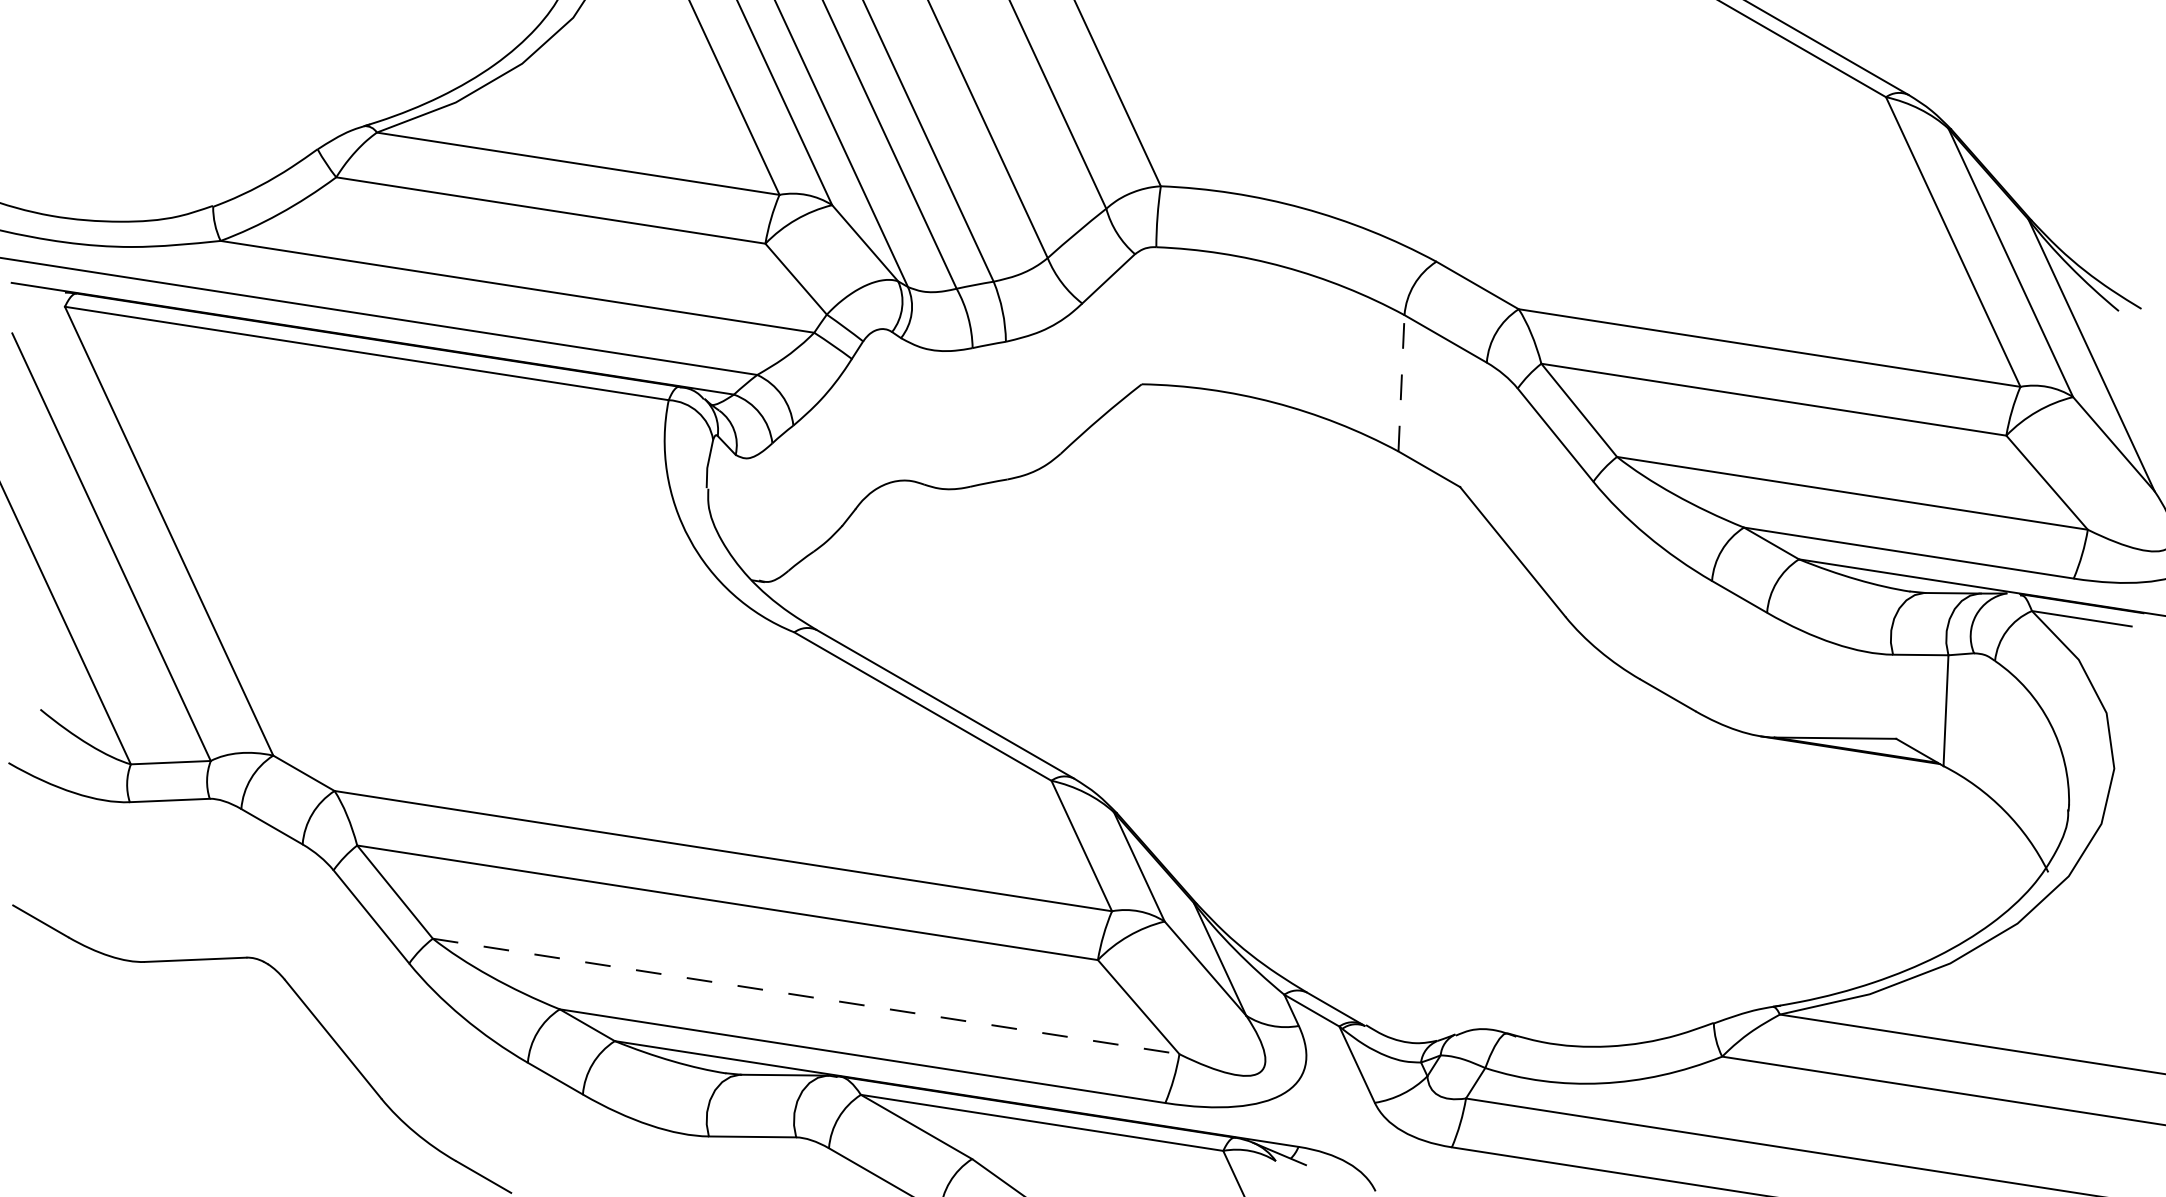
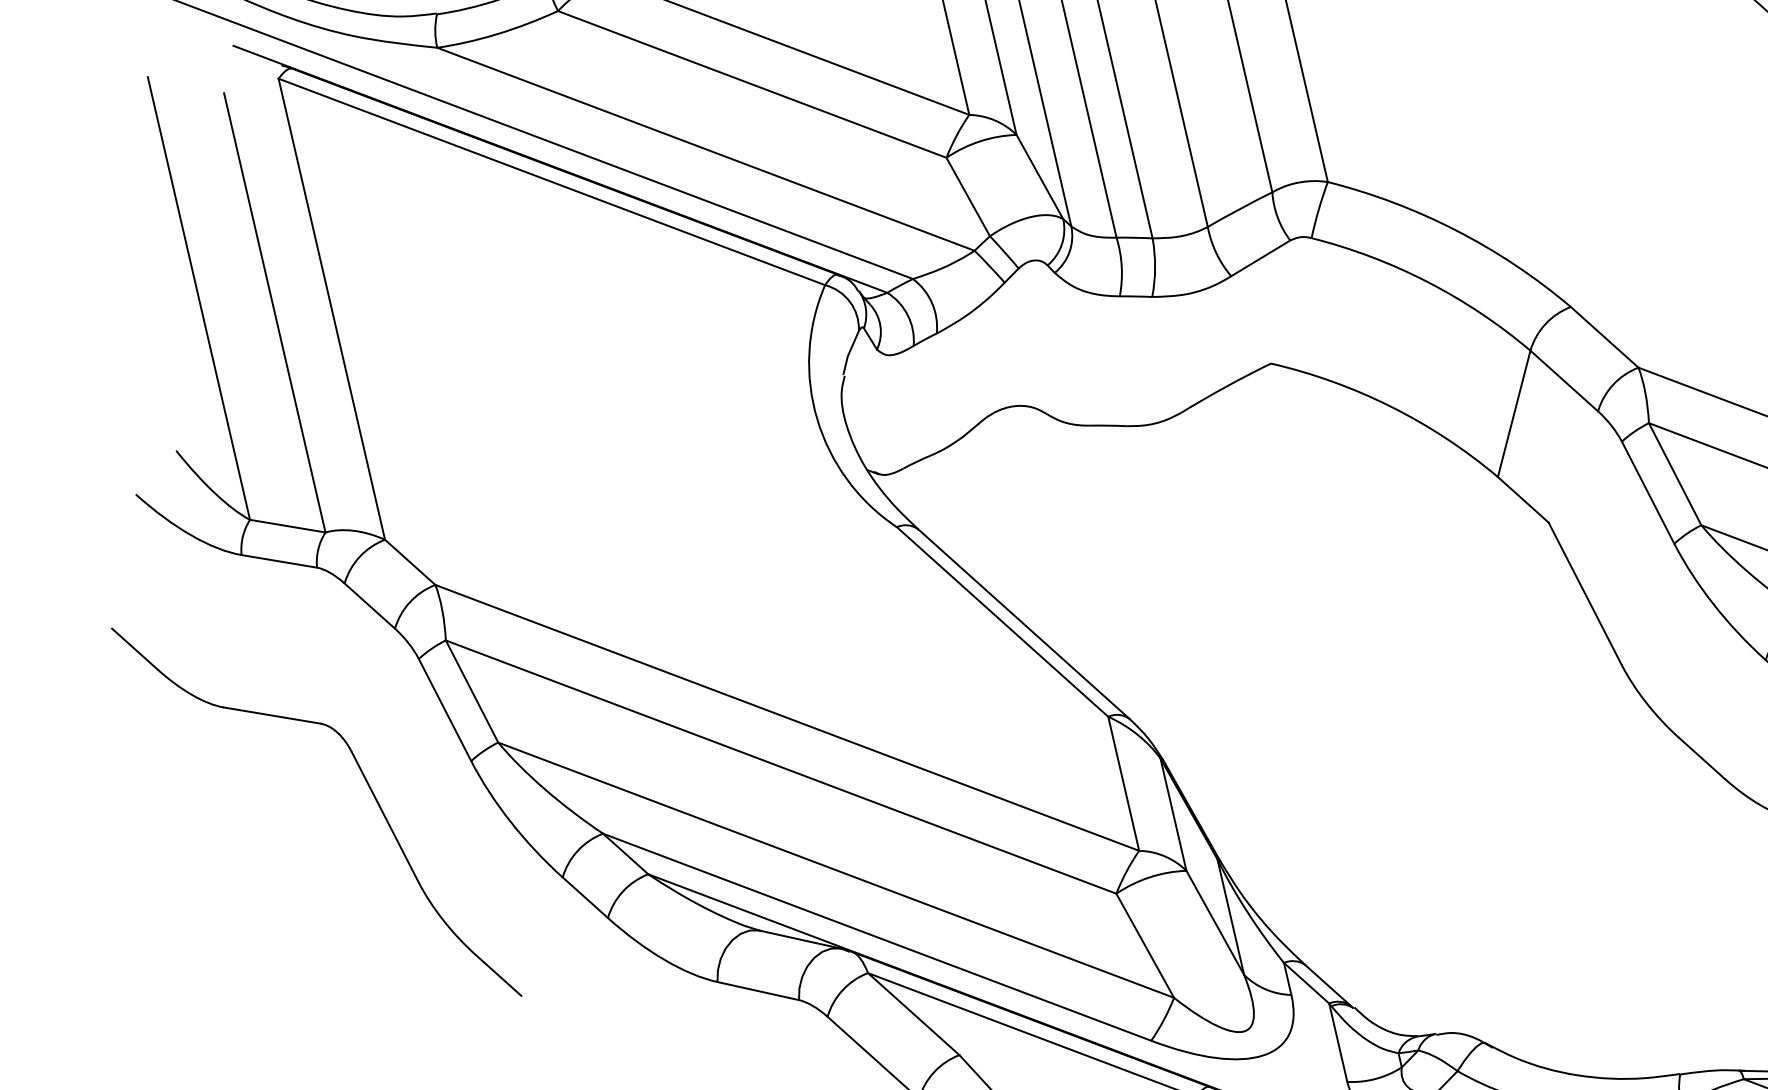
line: (1401, 382) -> (1514, 413), dashed -> solid
line: (806, 996) -> (836, 870), dashed -> solid

